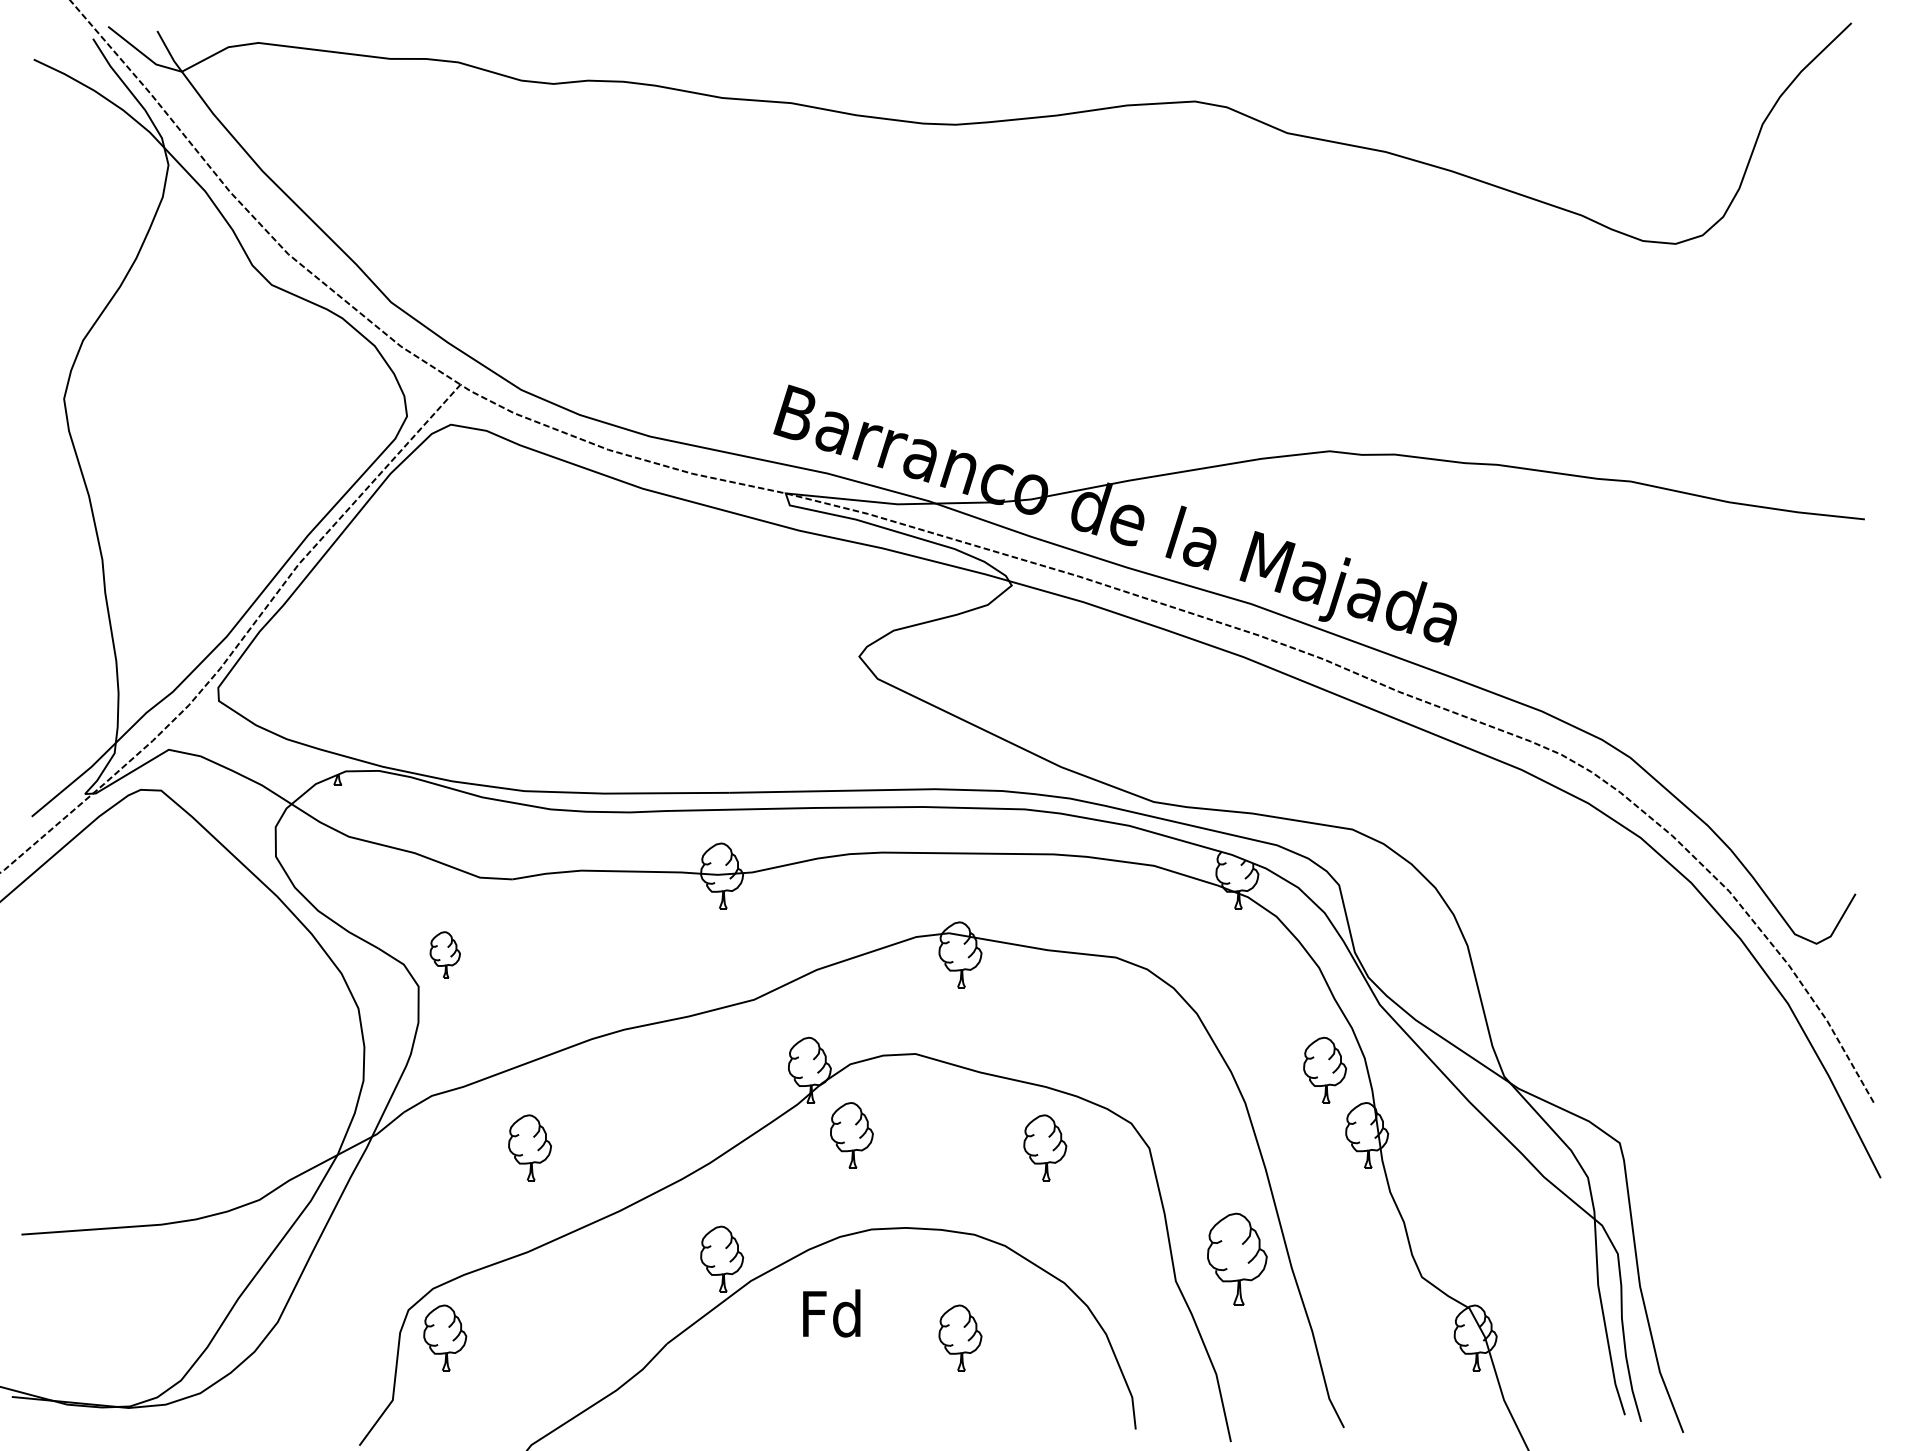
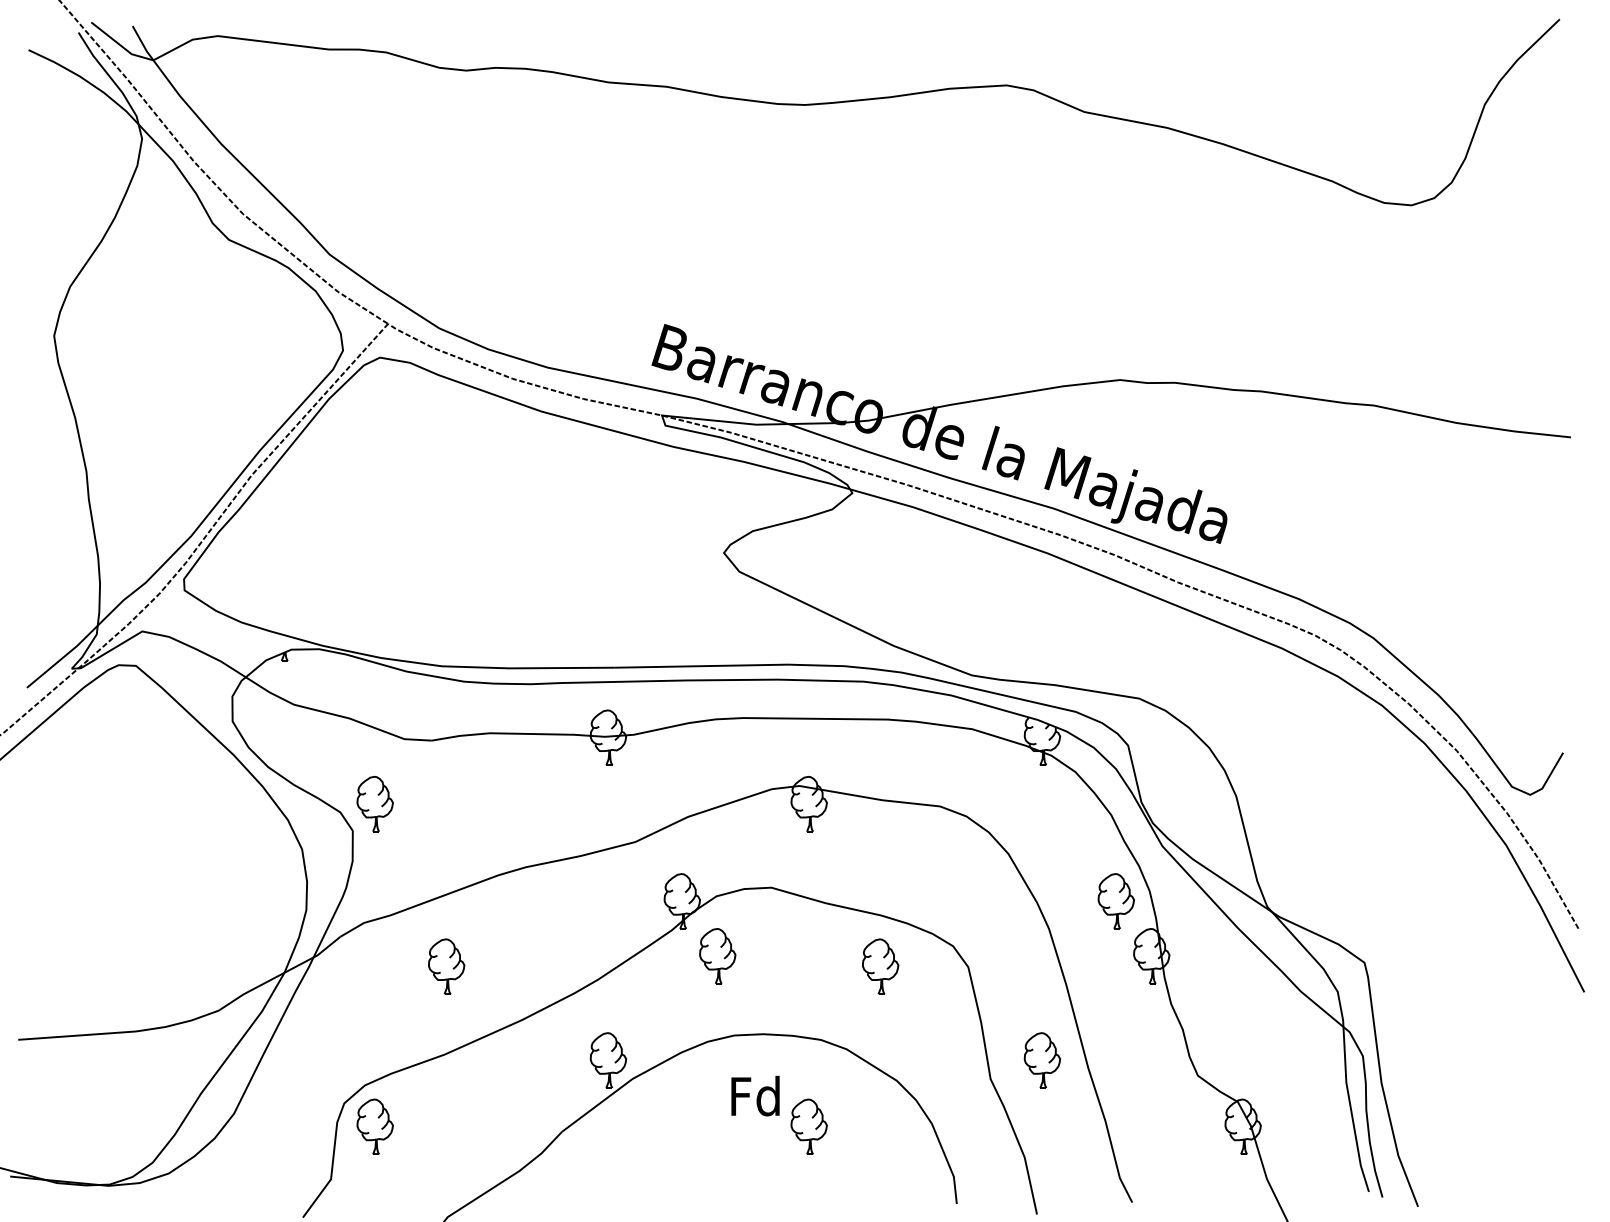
part: (445, 954) -> (375, 803), size x1.43
part: (1237, 1258) -> (1042, 1059), size x0.71
text: (831, 1313) -> (755, 1096), moved

